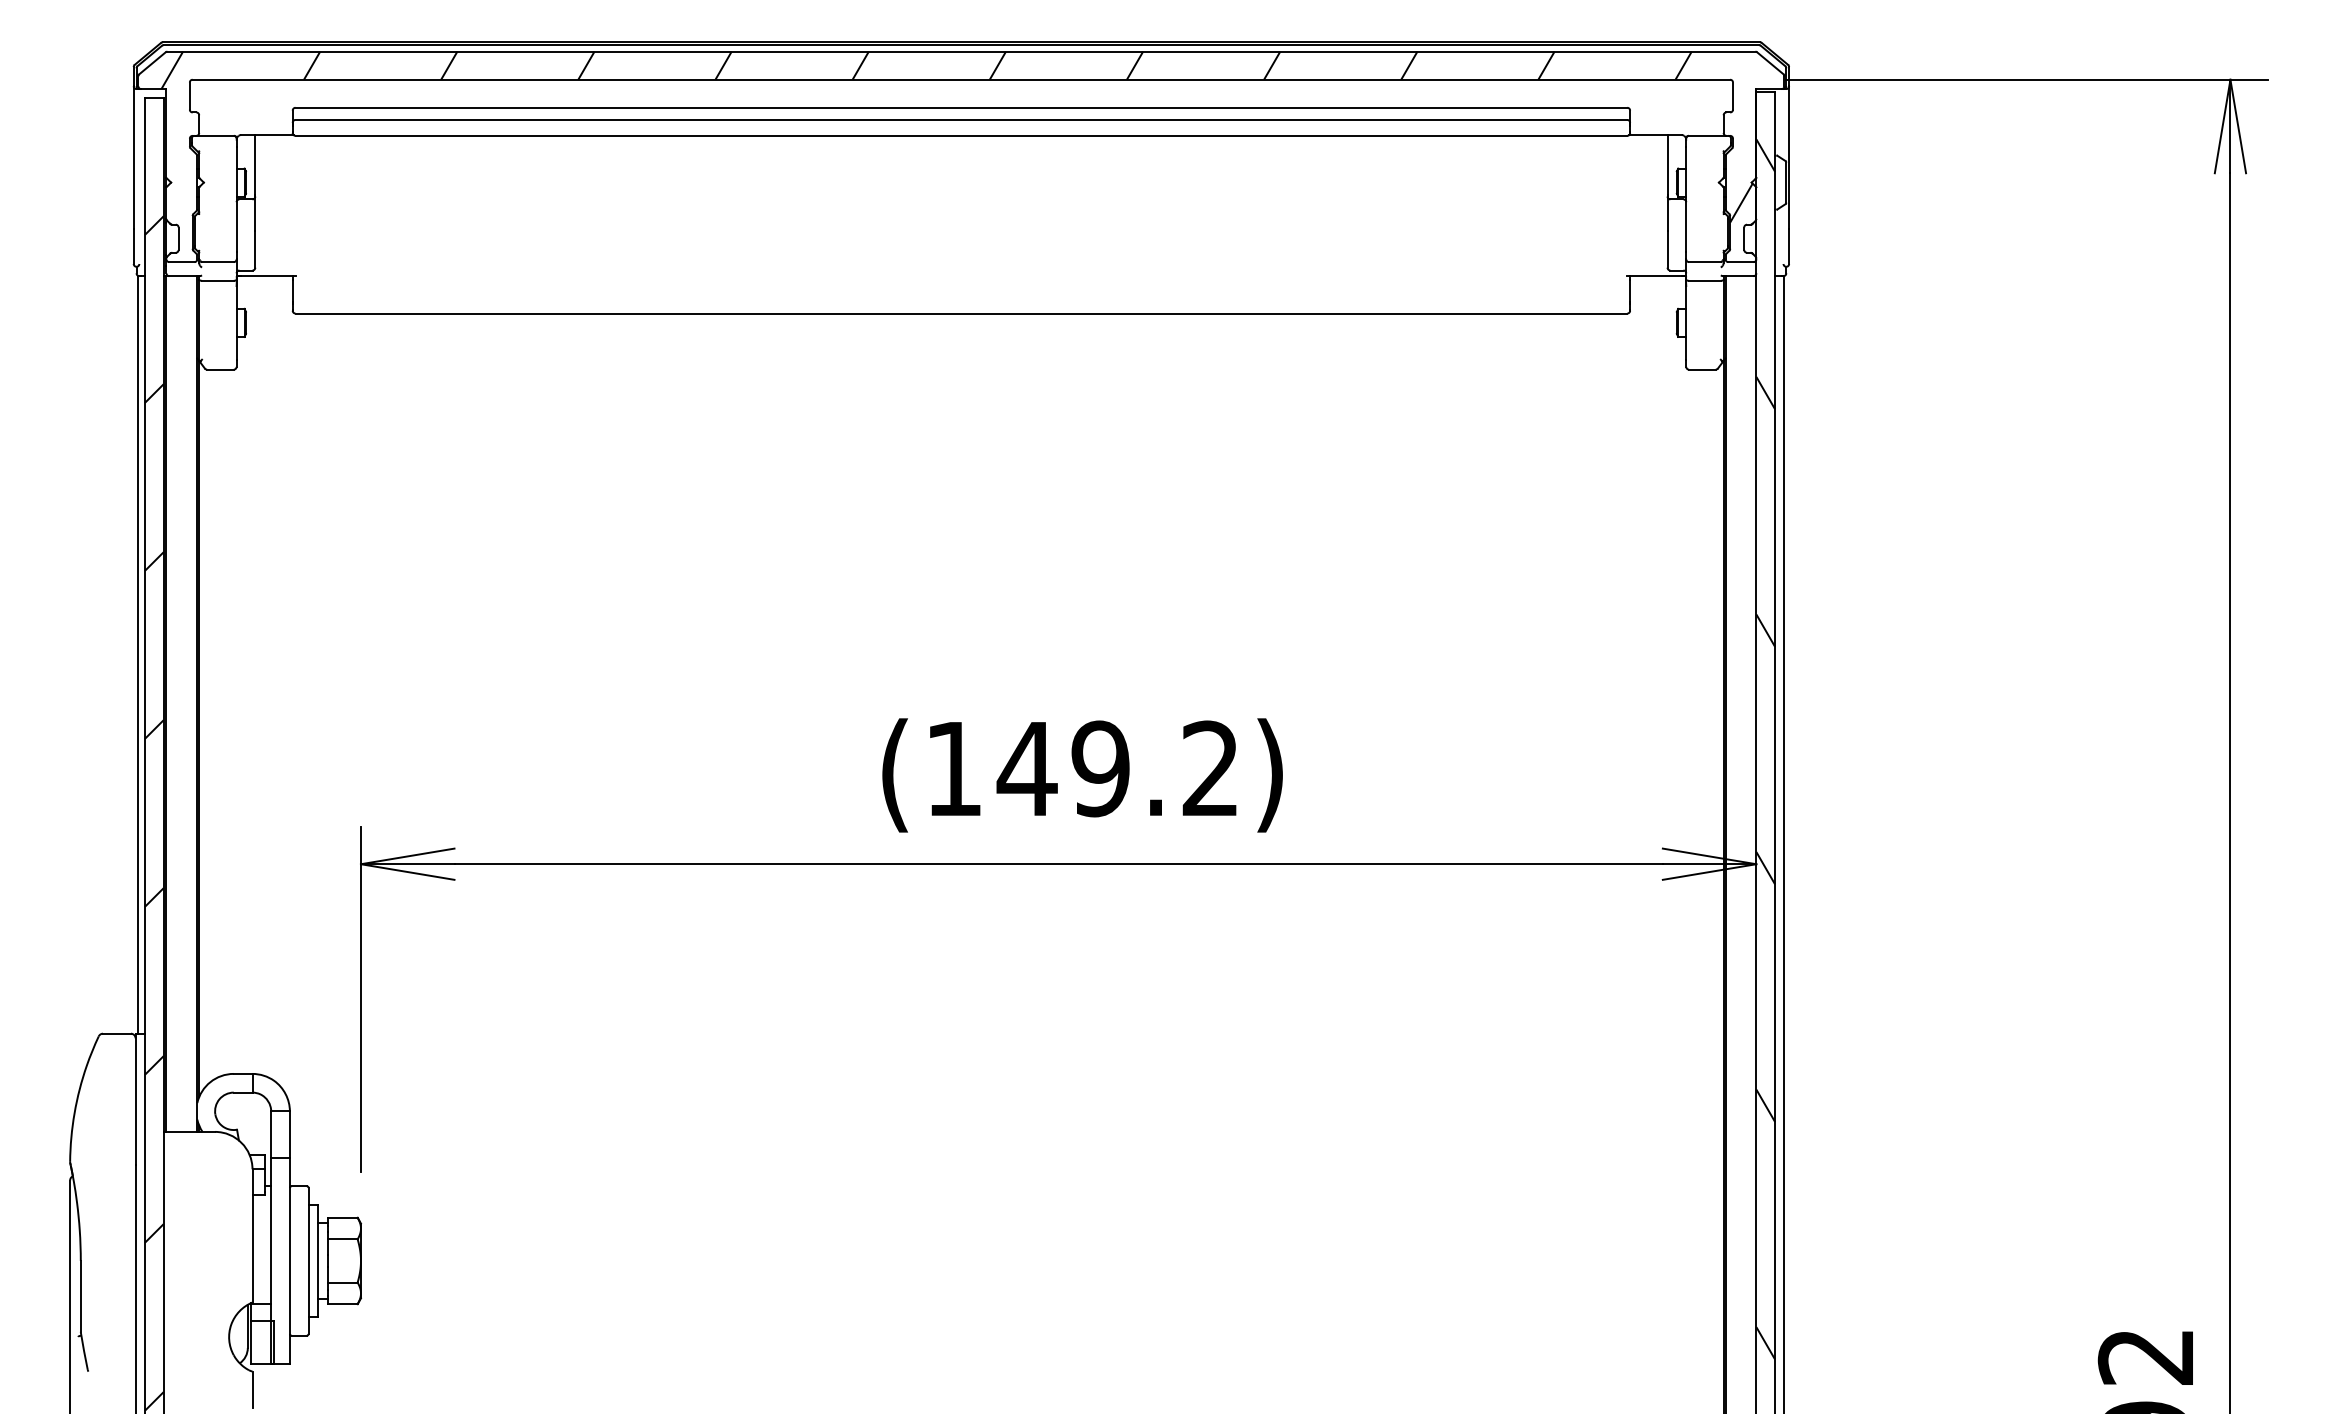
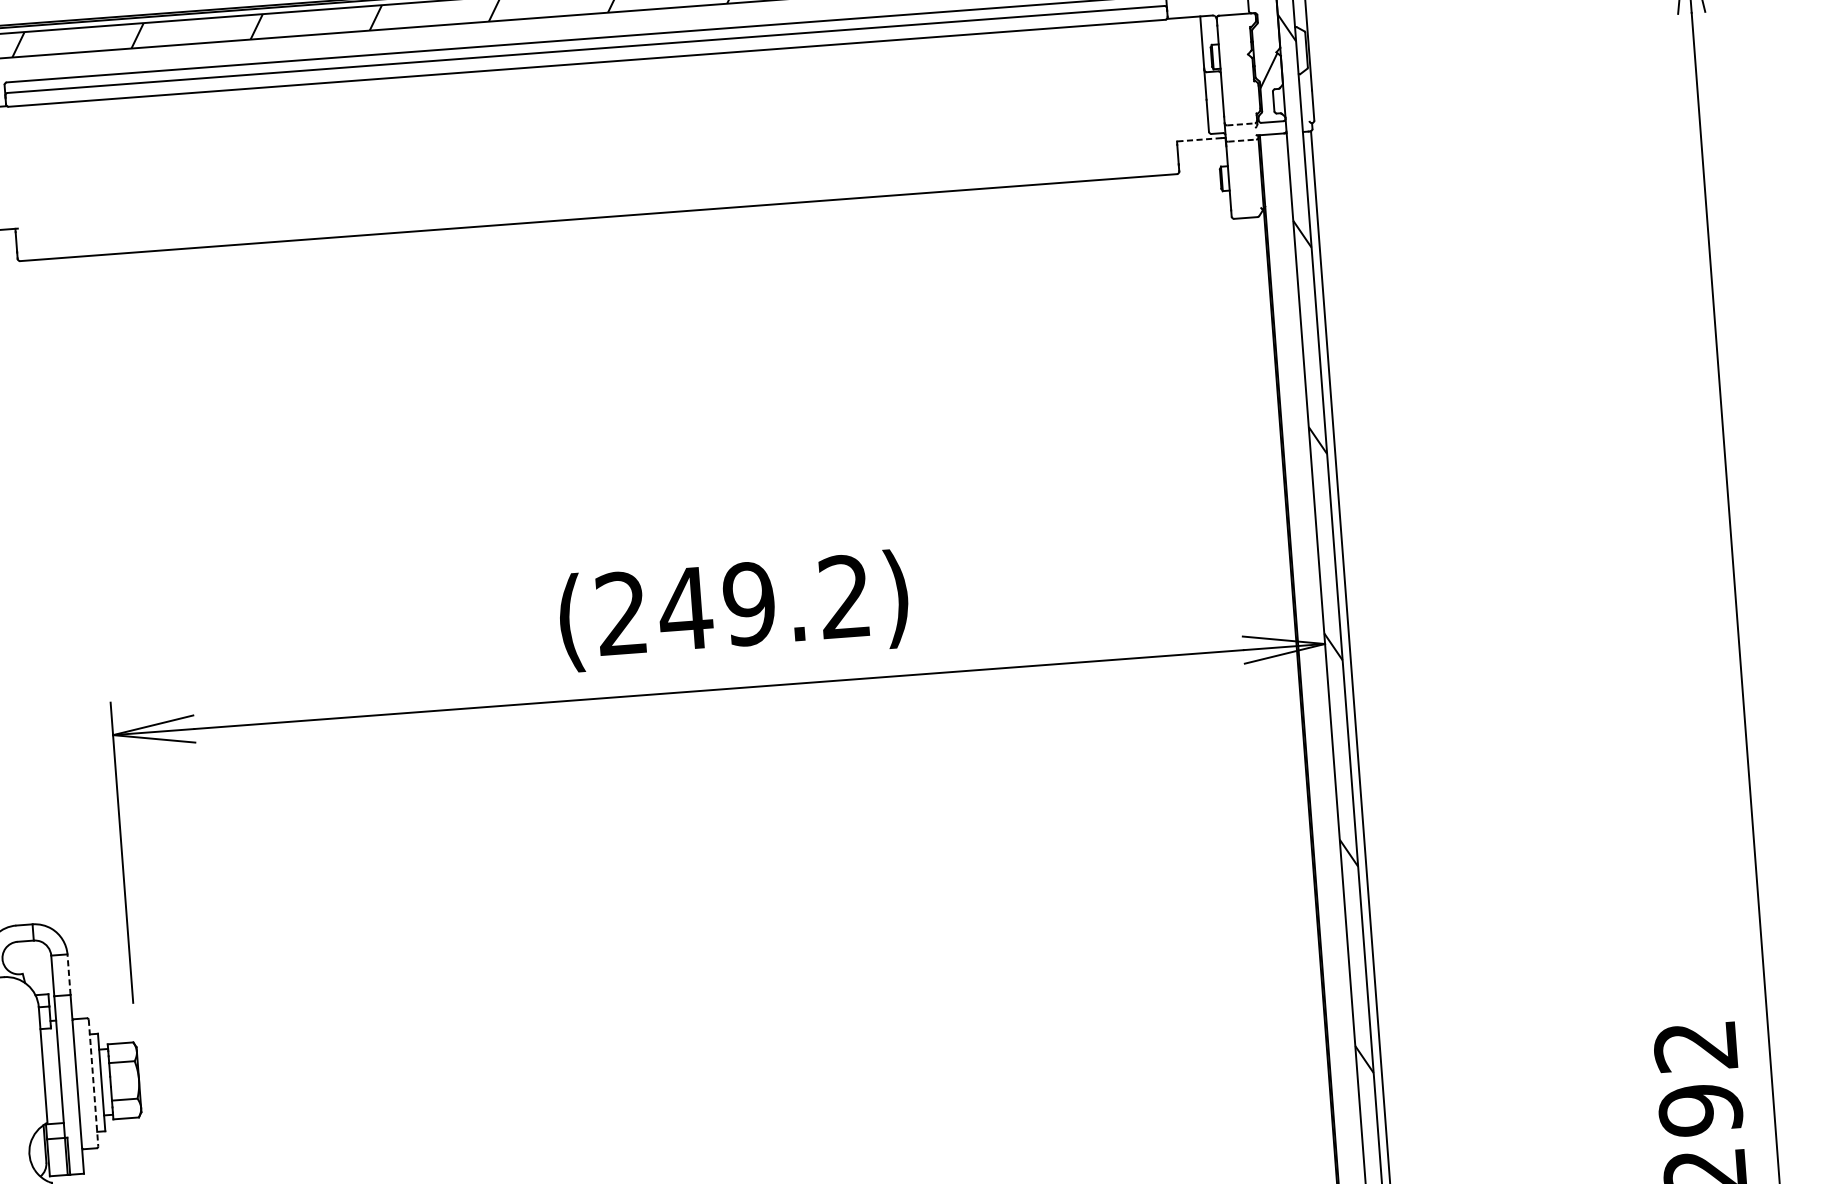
line: (1704, 262) -> (1240, 124), solid -> dashed
line: (1653, 276) -> (1197, 140), solid -> dashed
line: (1704, 280) -> (1241, 140), solid -> dashed
text: (953, 767) -> (621, 612), (149.2) -> (249.2)
line: (289, 1134) -> (68, 974), solid -> dashed
line: (308, 1260) -> (93, 1082), solid -> dashed

